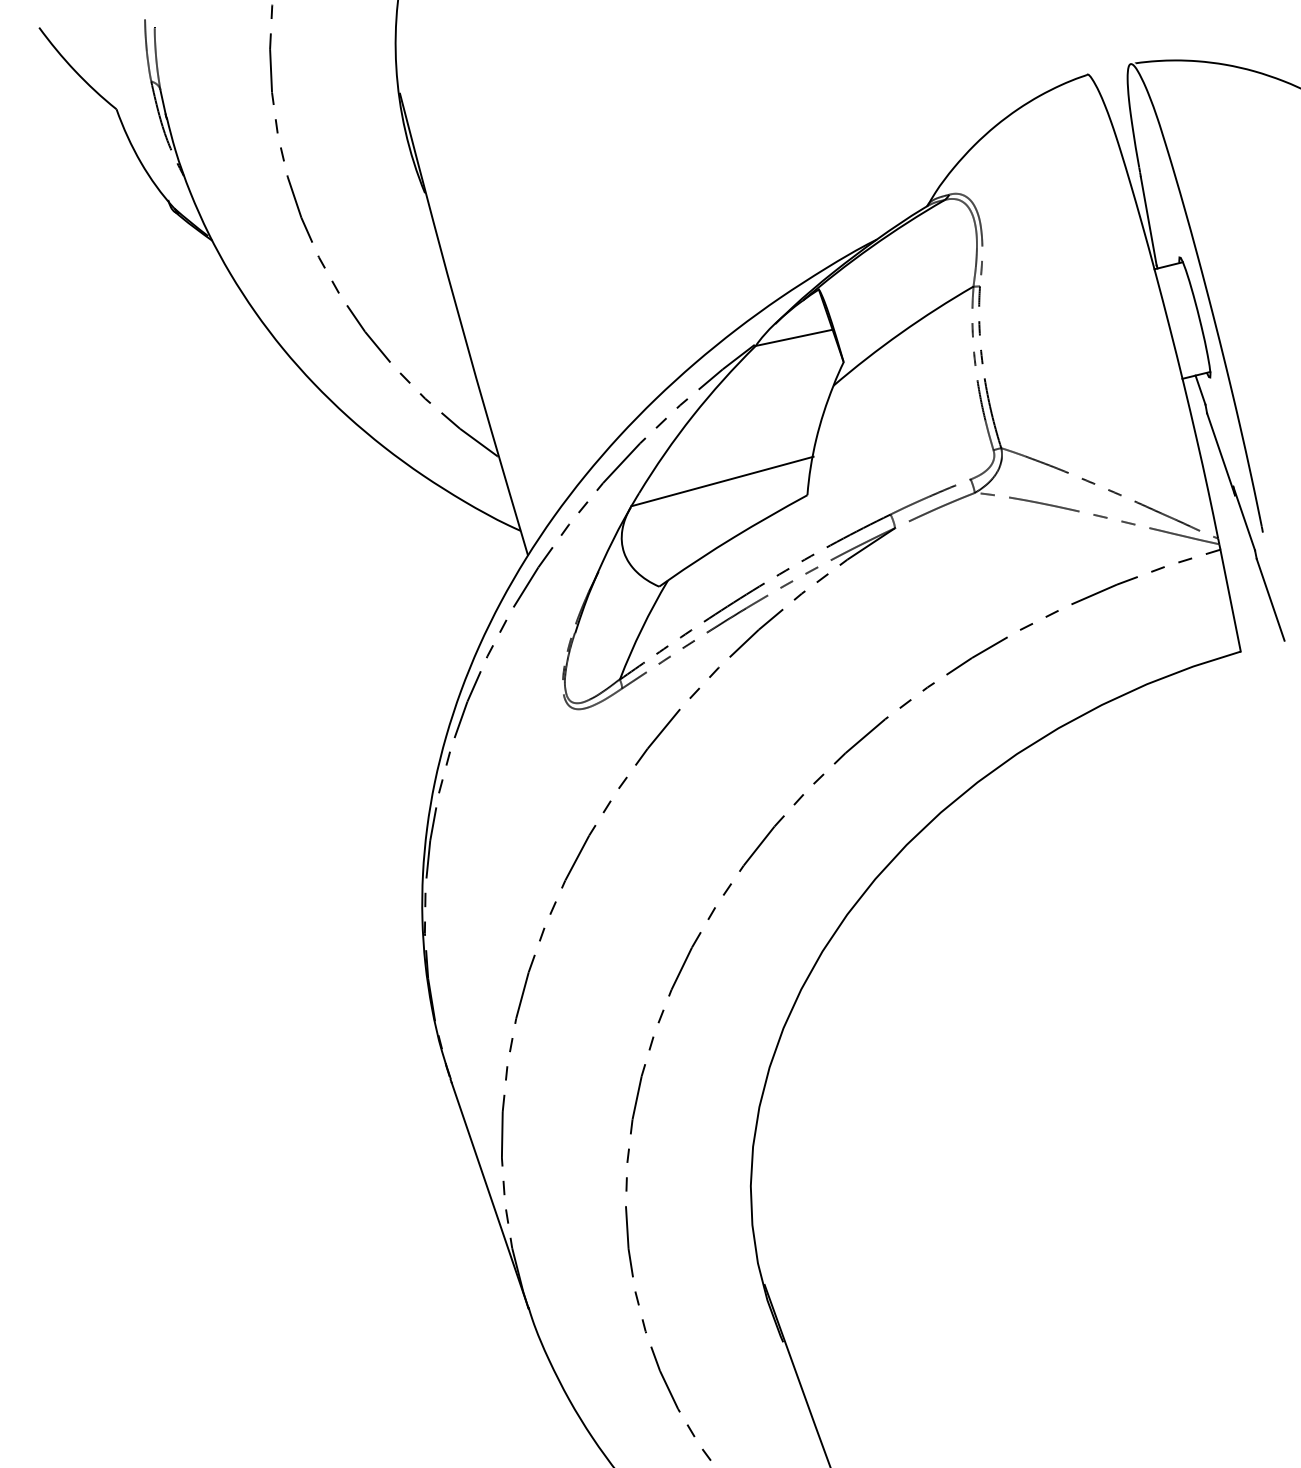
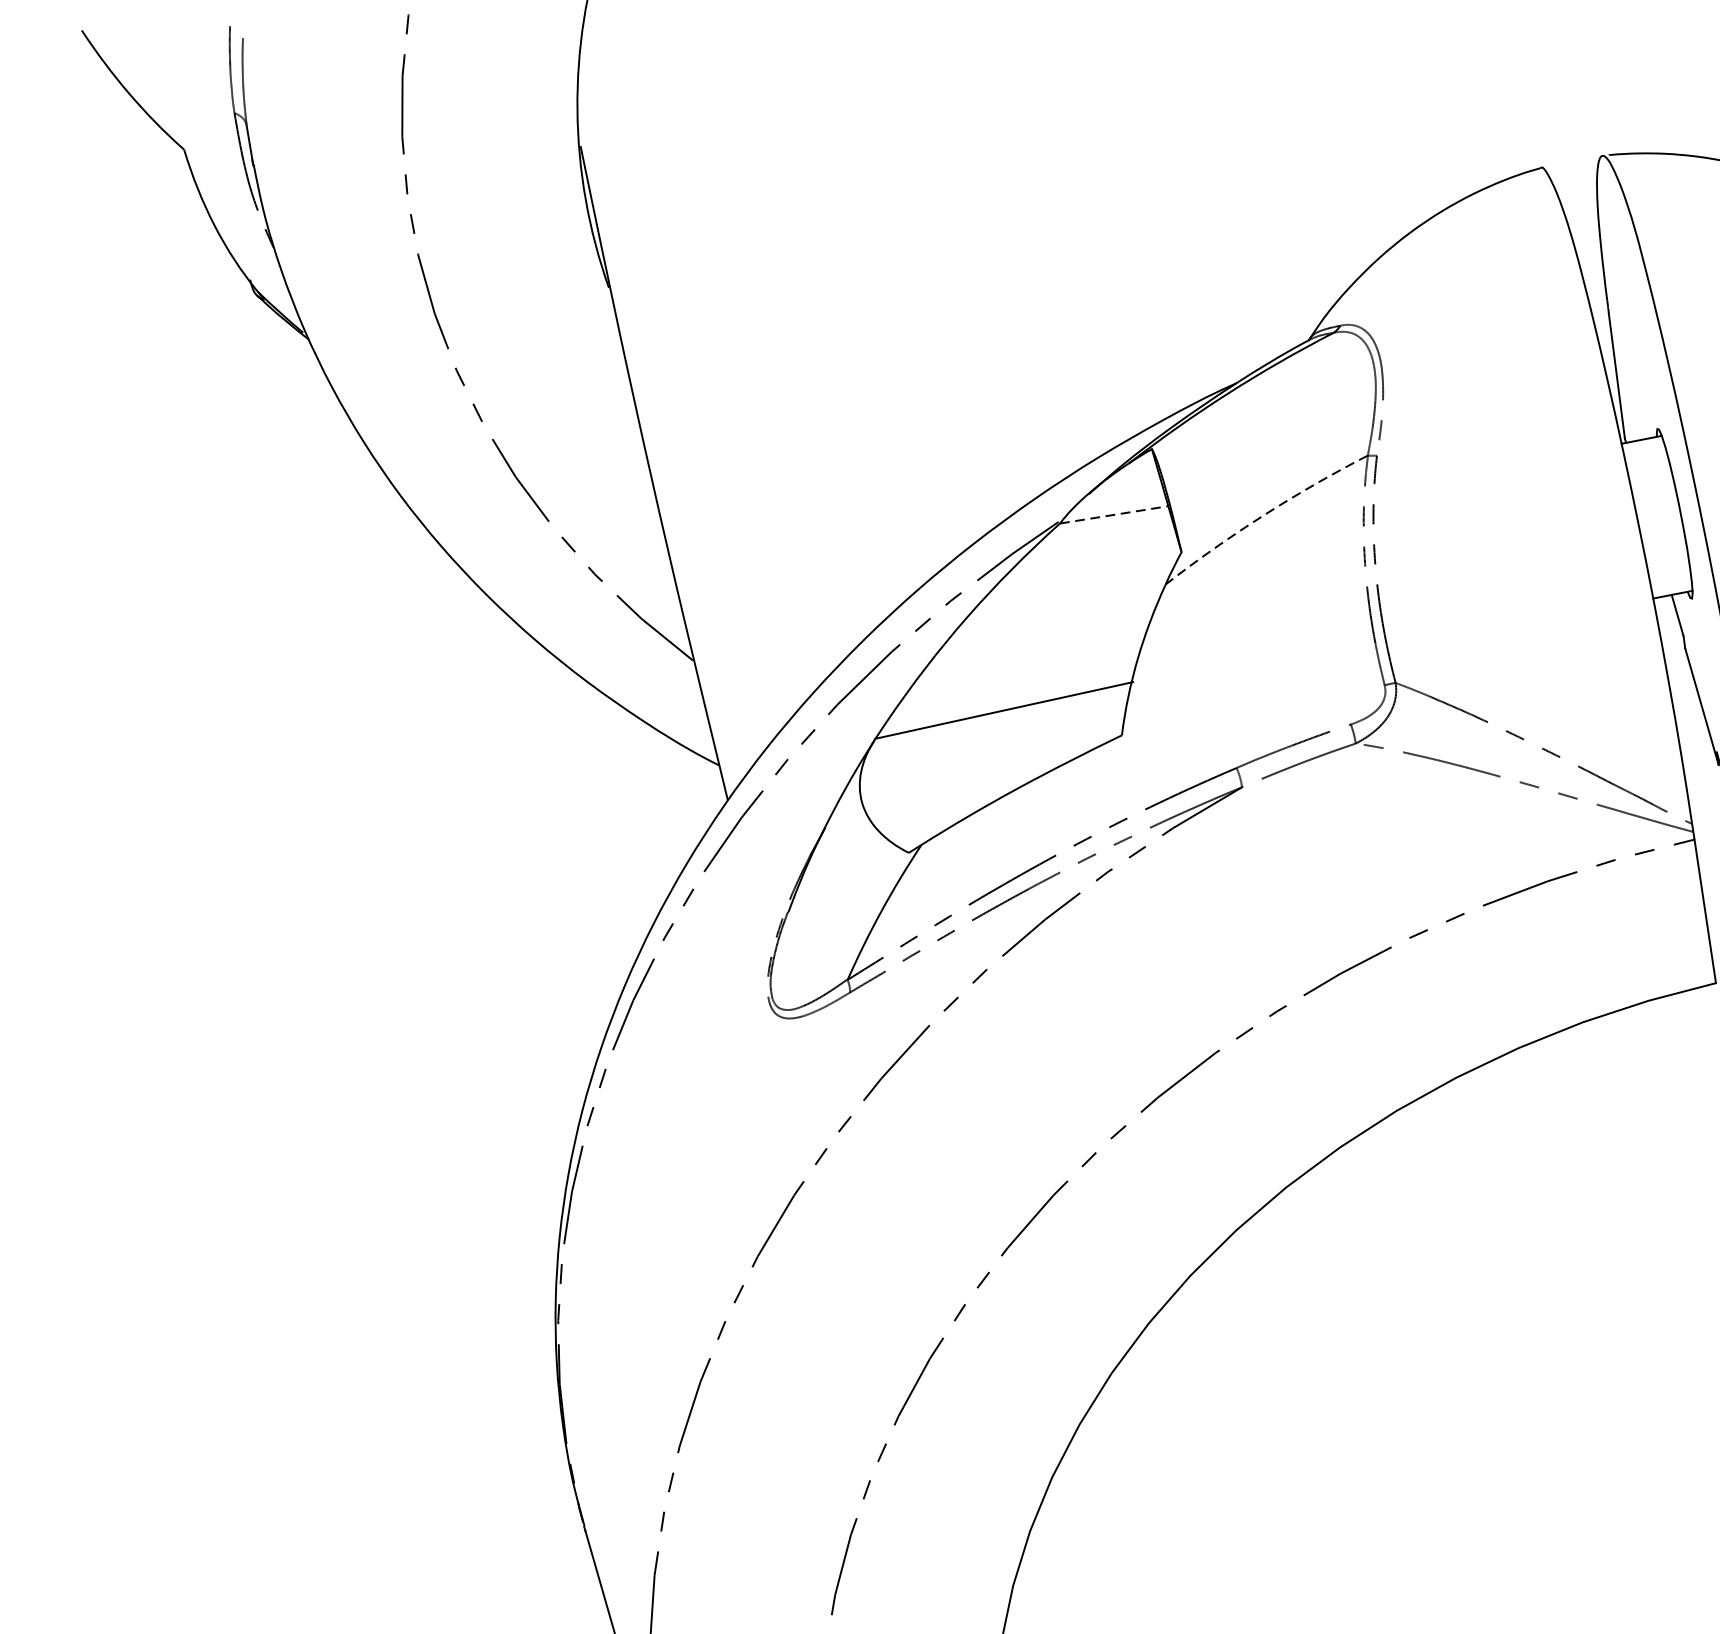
arc: (901, 333) -> (1264, 516), solid -> dashed
line: (794, 337) -> (1114, 514), solid -> dashed

